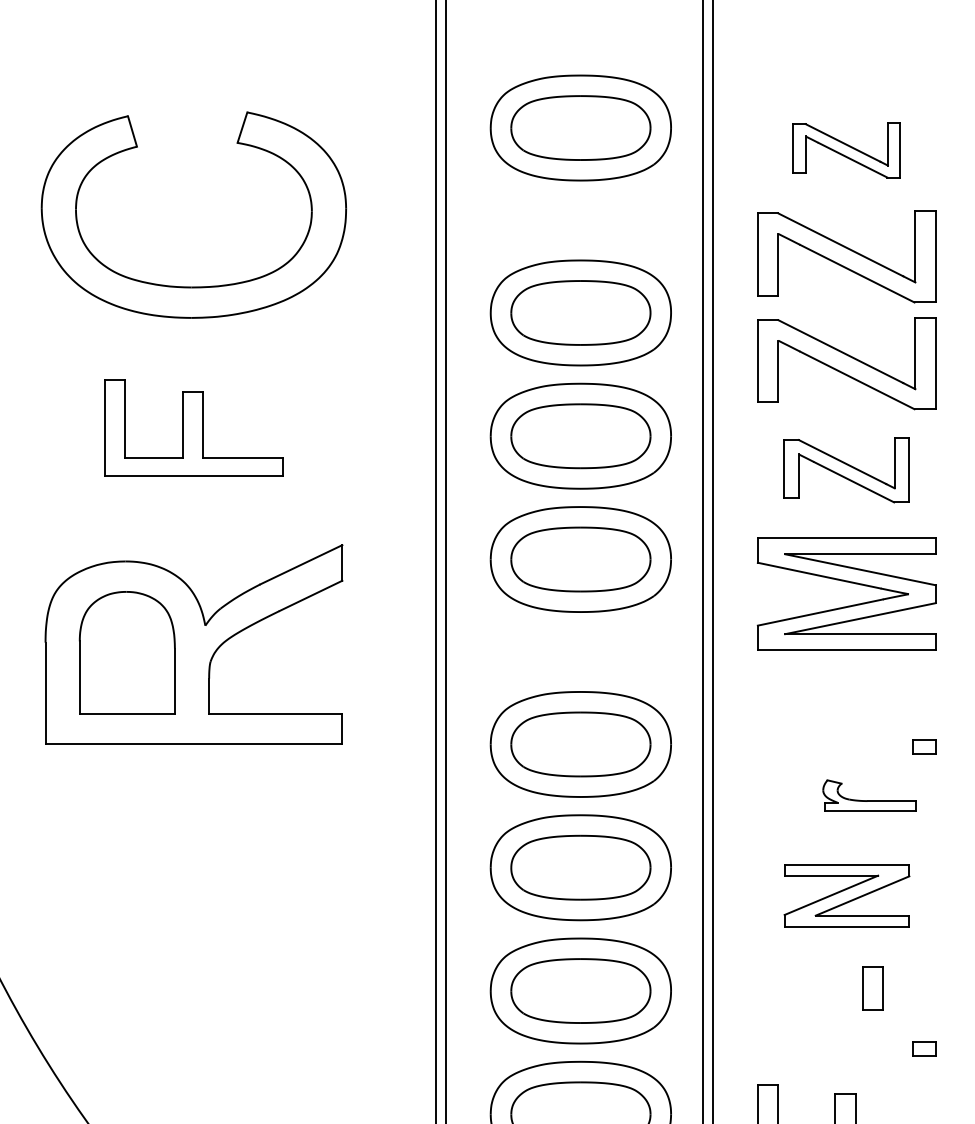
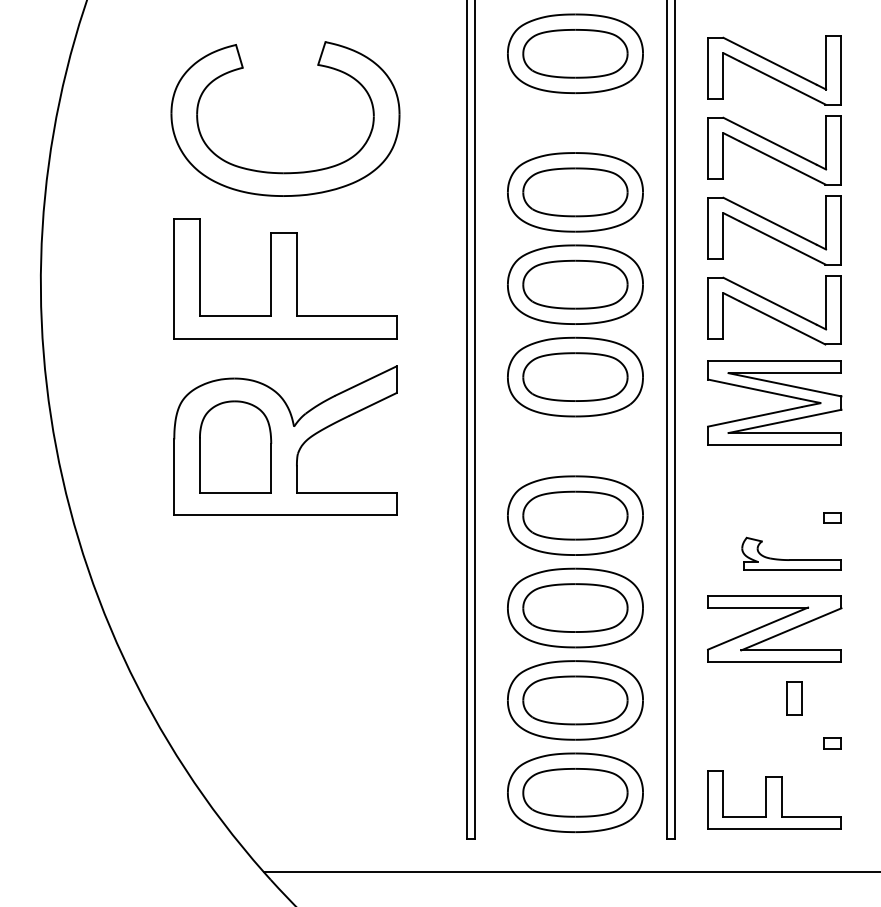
part: (846, 150) -> (774, 70), size x1.67
part: (193, 427) -> (285, 278), size x1.67
part: (846, 470) -> (774, 310), size x1.43
part: (869, 794) -> (791, 553), size x1.43
part: (846, 895) -> (774, 628), size x1.43

